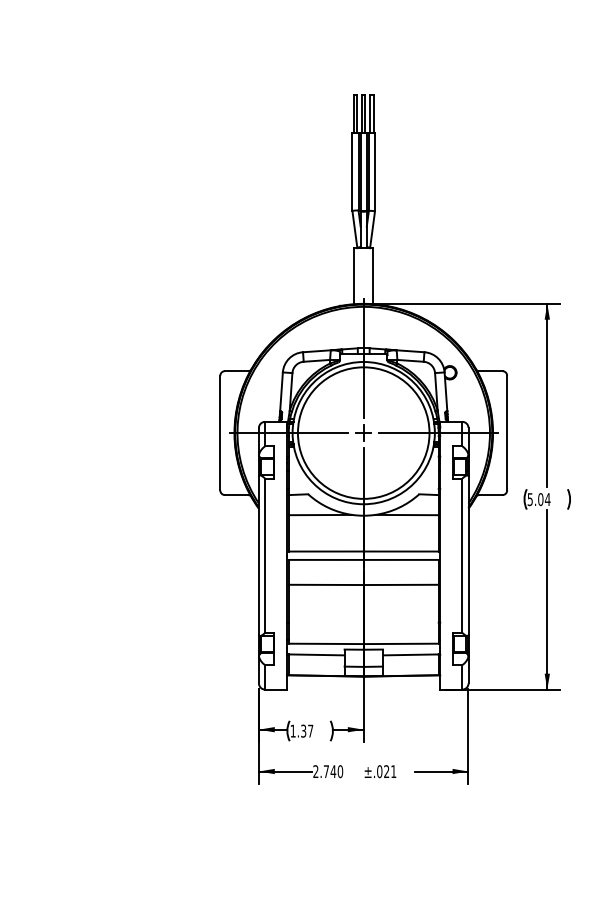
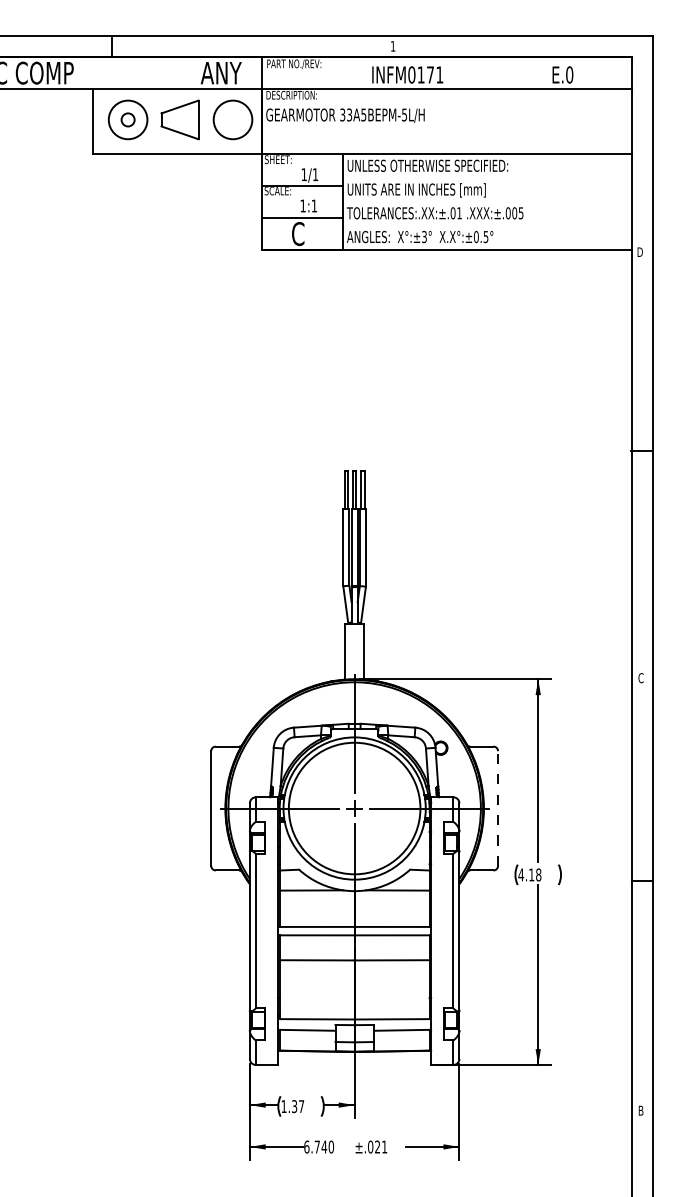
line: (507, 433) -> (498, 808), solid -> dashed
text: (538, 499) -> (529, 874), 5.04 -> 4.18
text: (315, 771) -> (306, 1146), 2.740 -> 6.740

